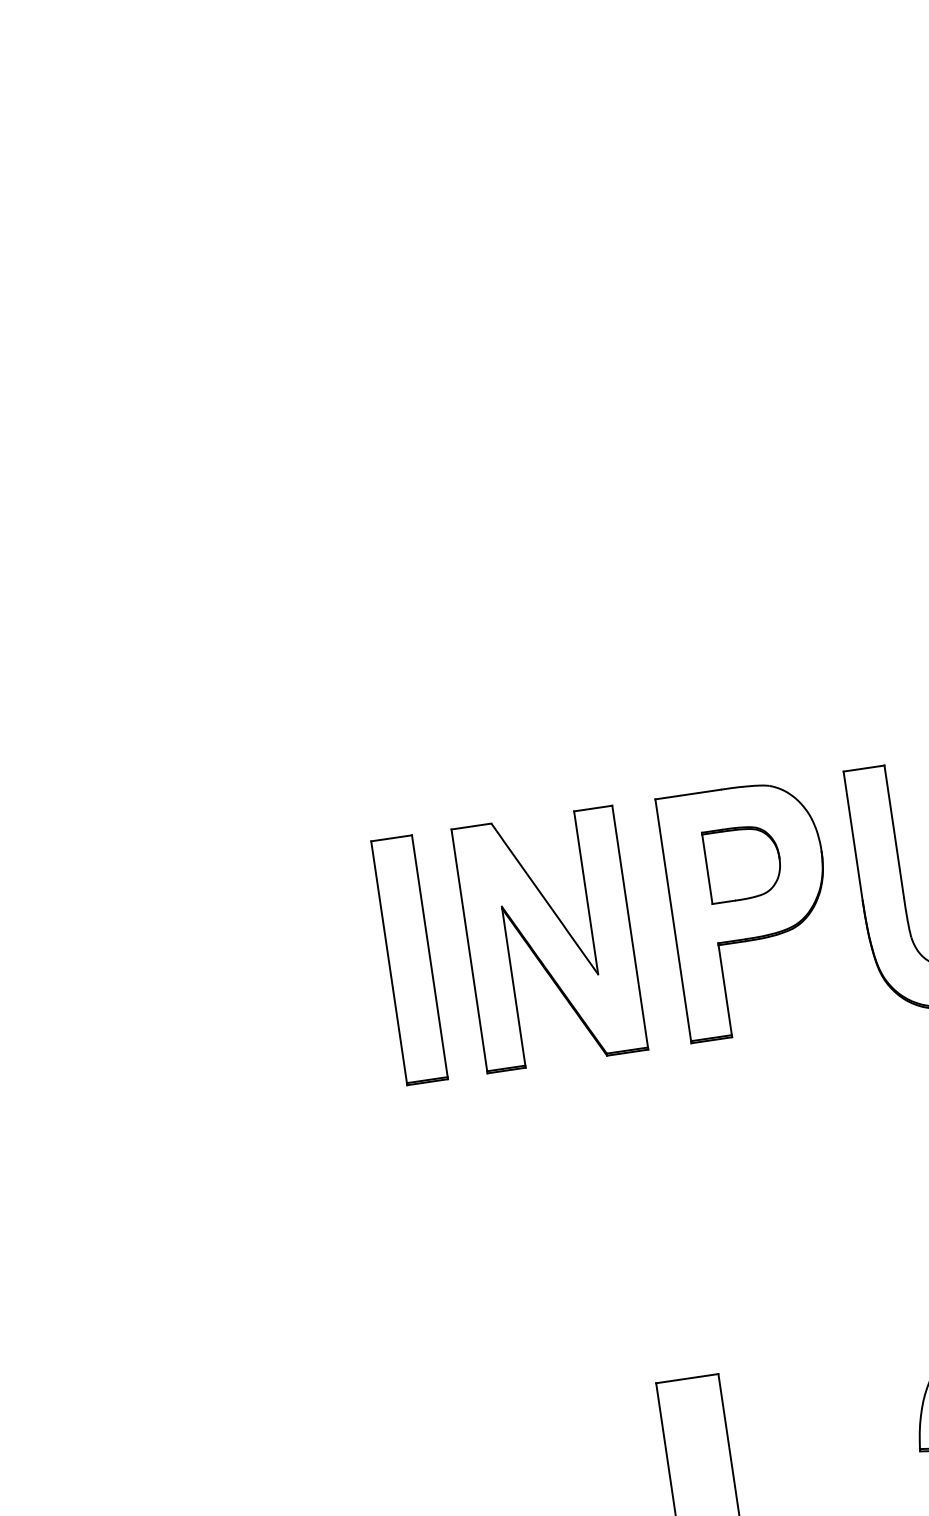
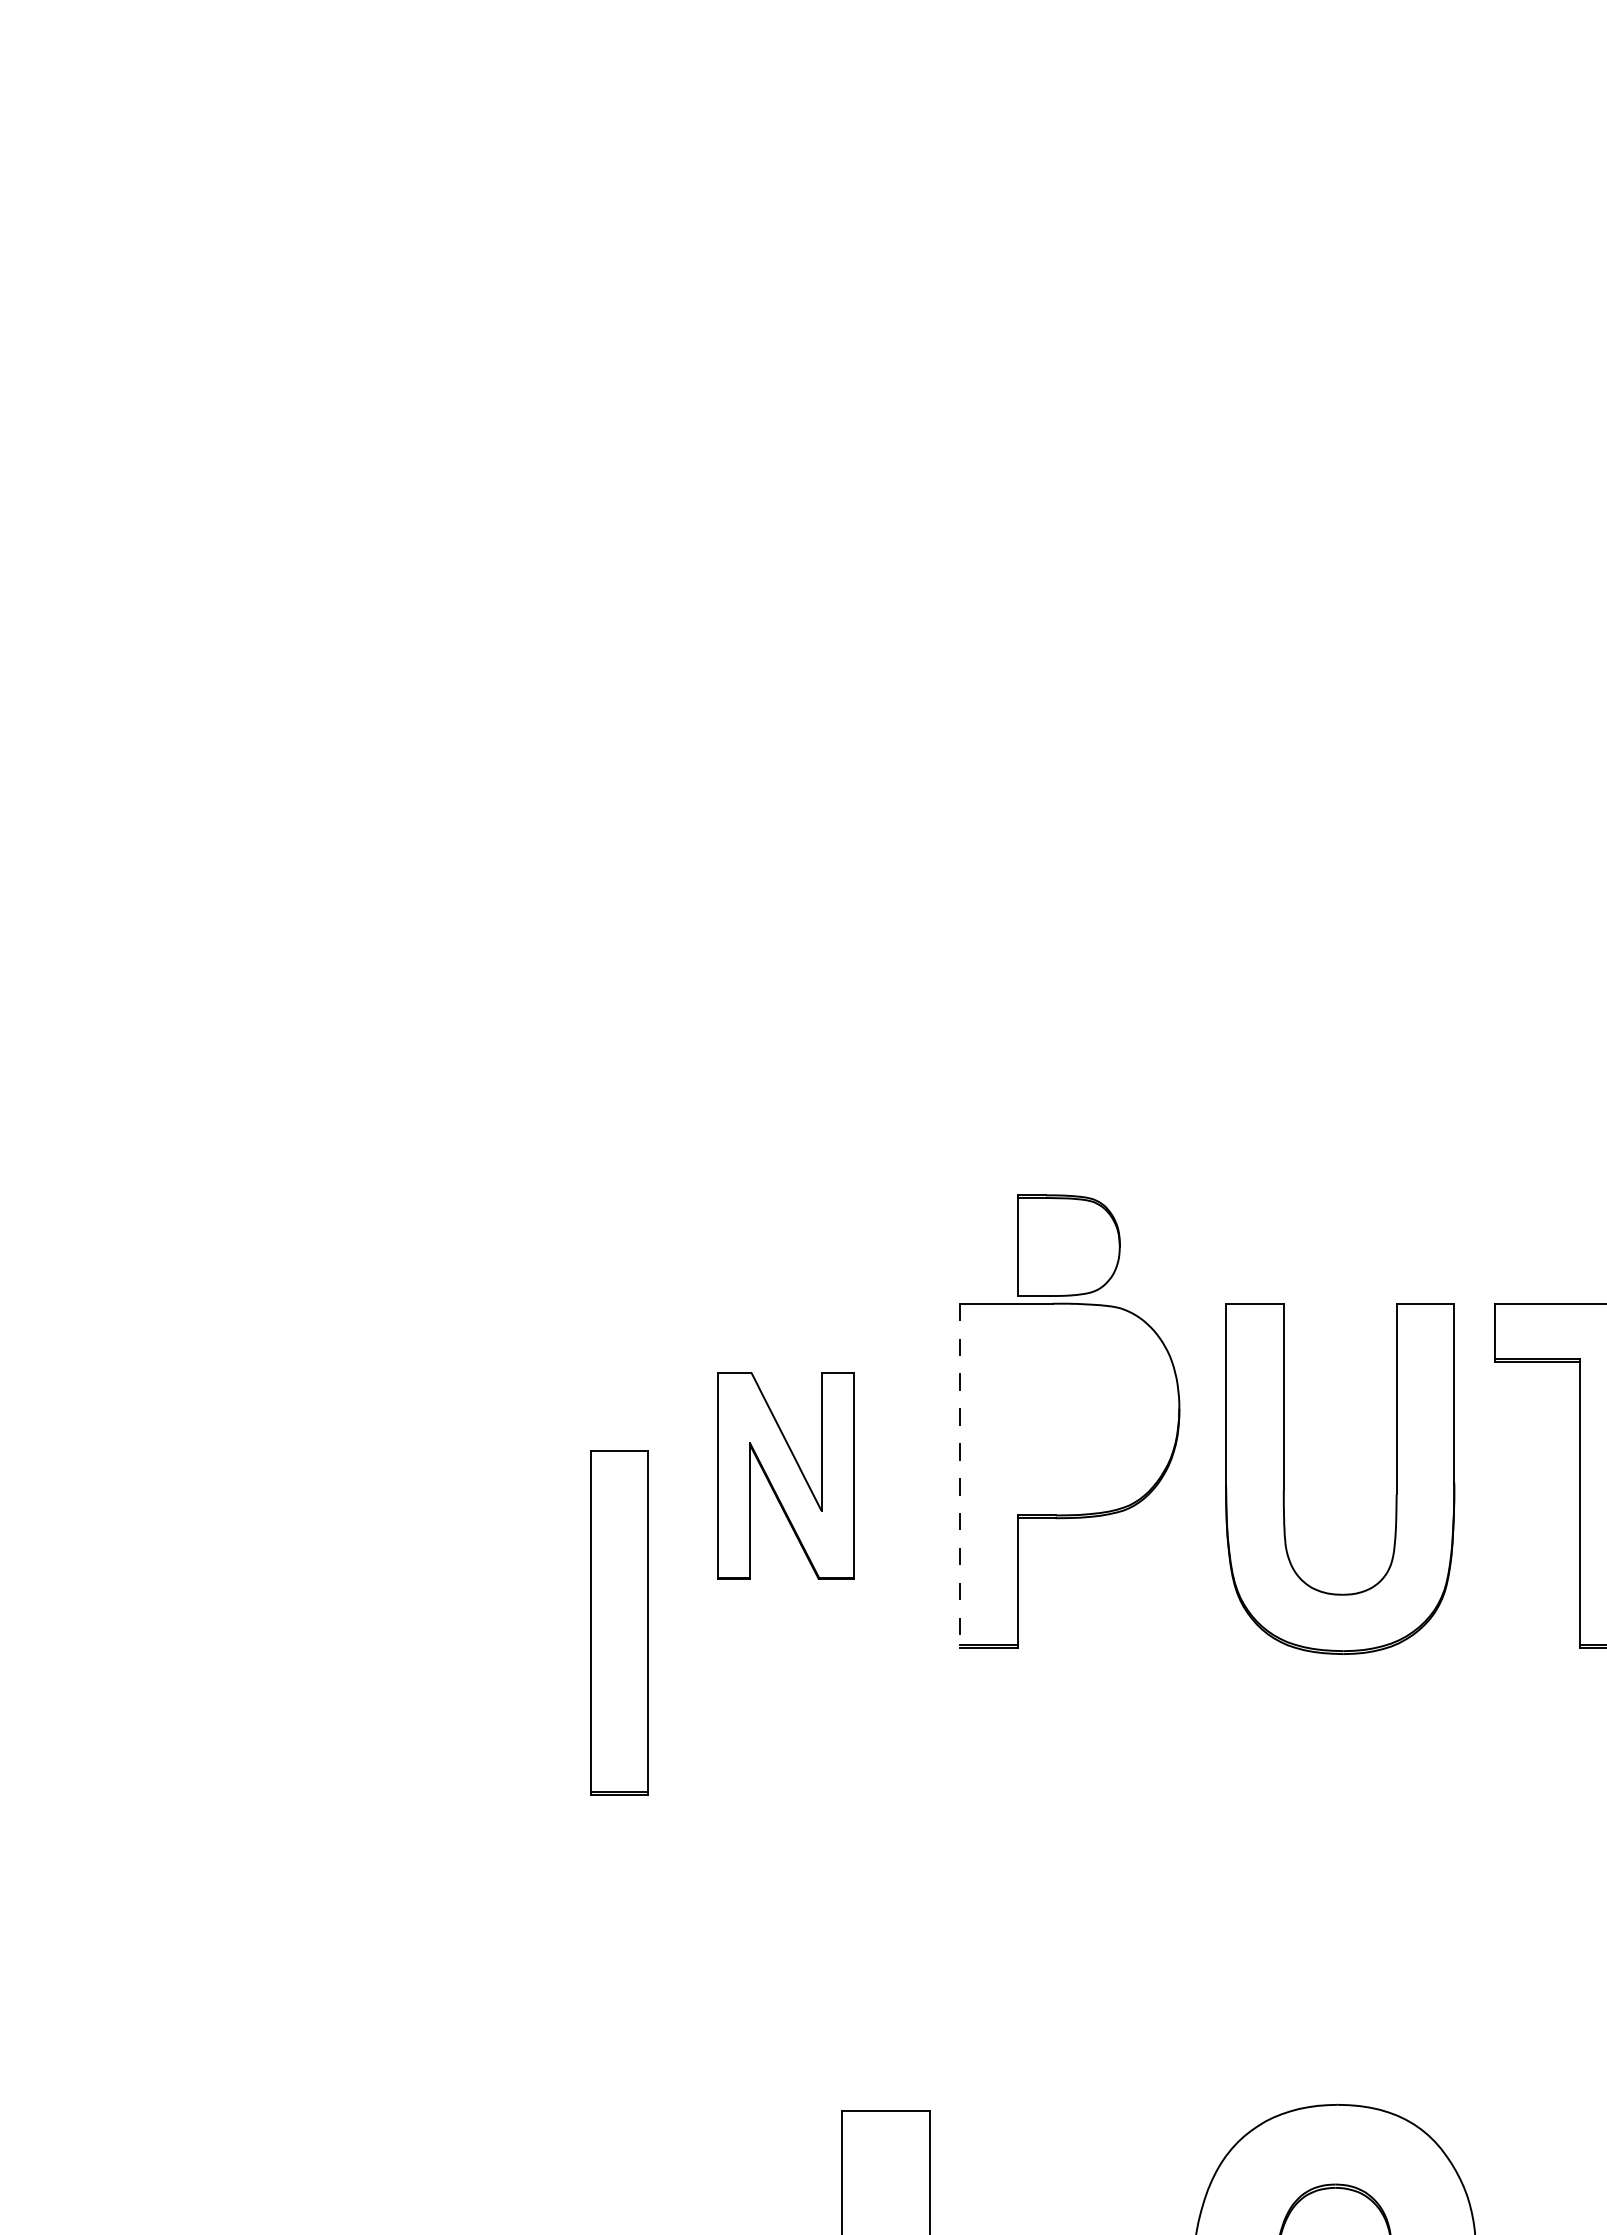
part: (743, 862) -> (1068, 1245), moved
line: (673, 921) -> (960, 1476), solid -> dashed
part: (549, 939) -> (785, 1475), size x0.6
part: (409, 959) -> (619, 1622), moved

